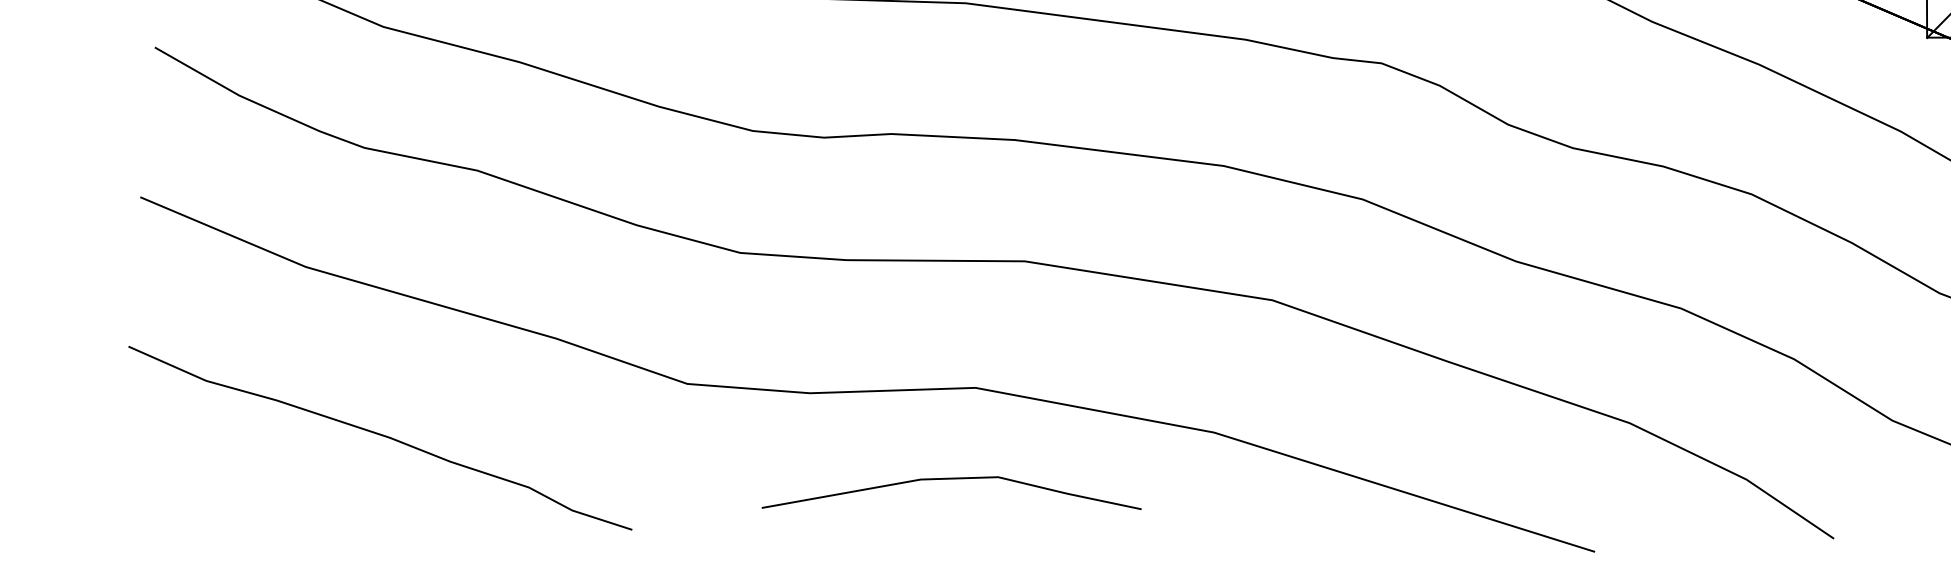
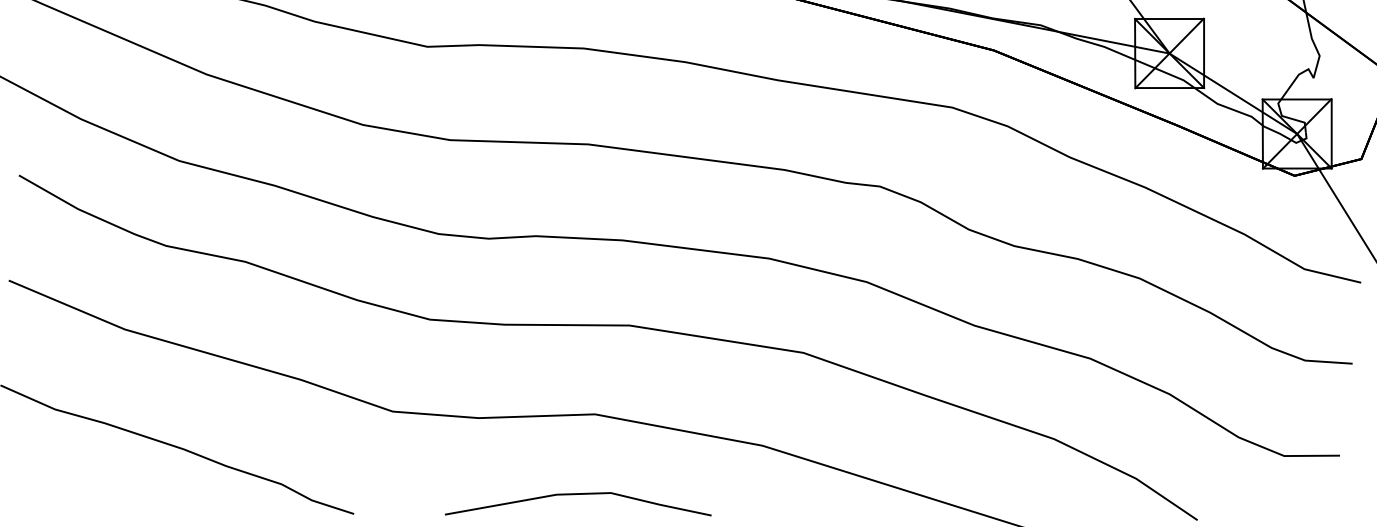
line: (951, 479) -> (578, 494), moved

